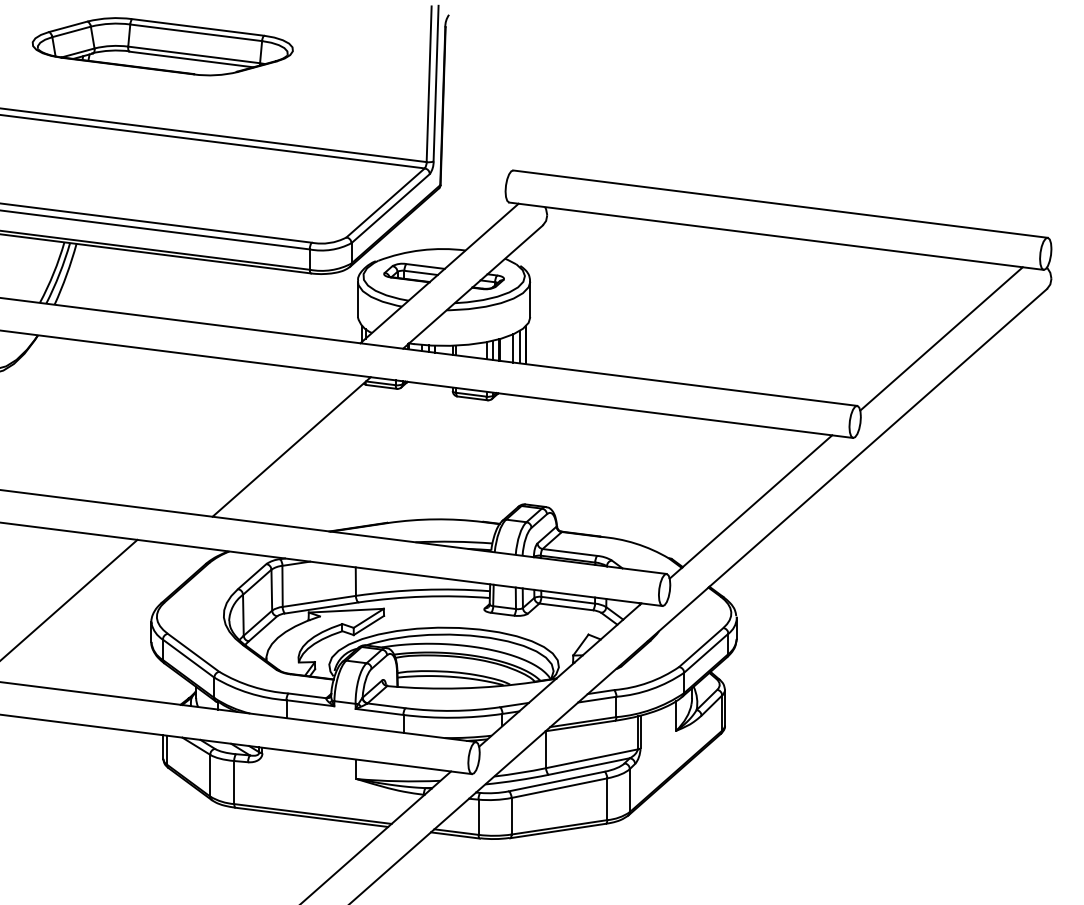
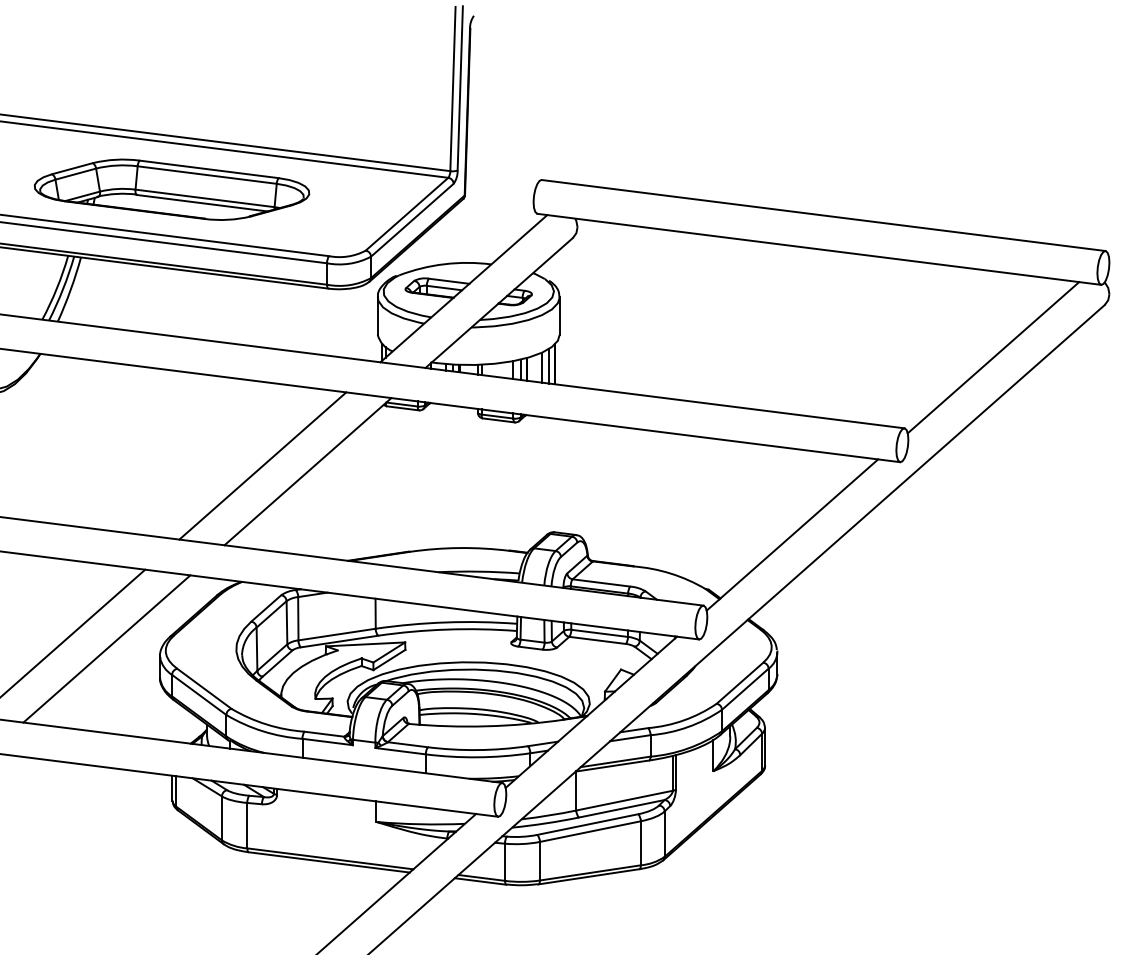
part: (162, 46) -> (171, 189), moved
line: (248, 441) -> (262, 465), added
line: (101, 614) -> (107, 648), added

